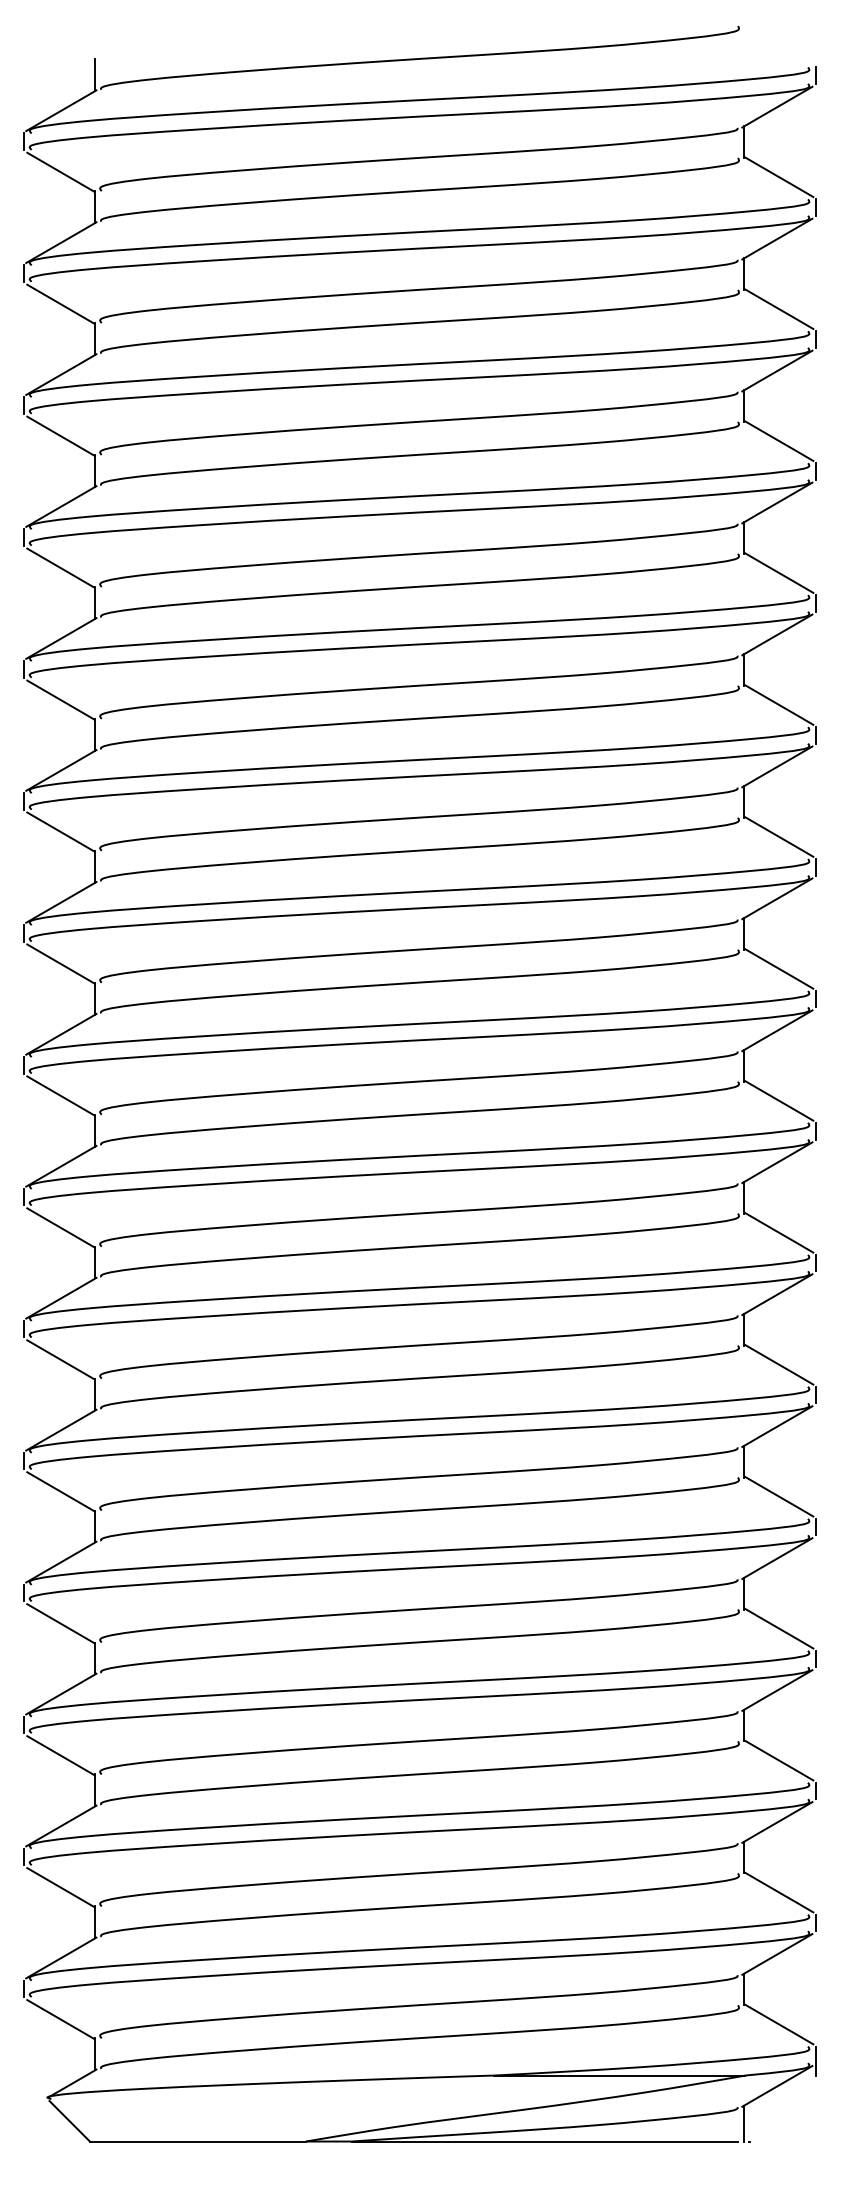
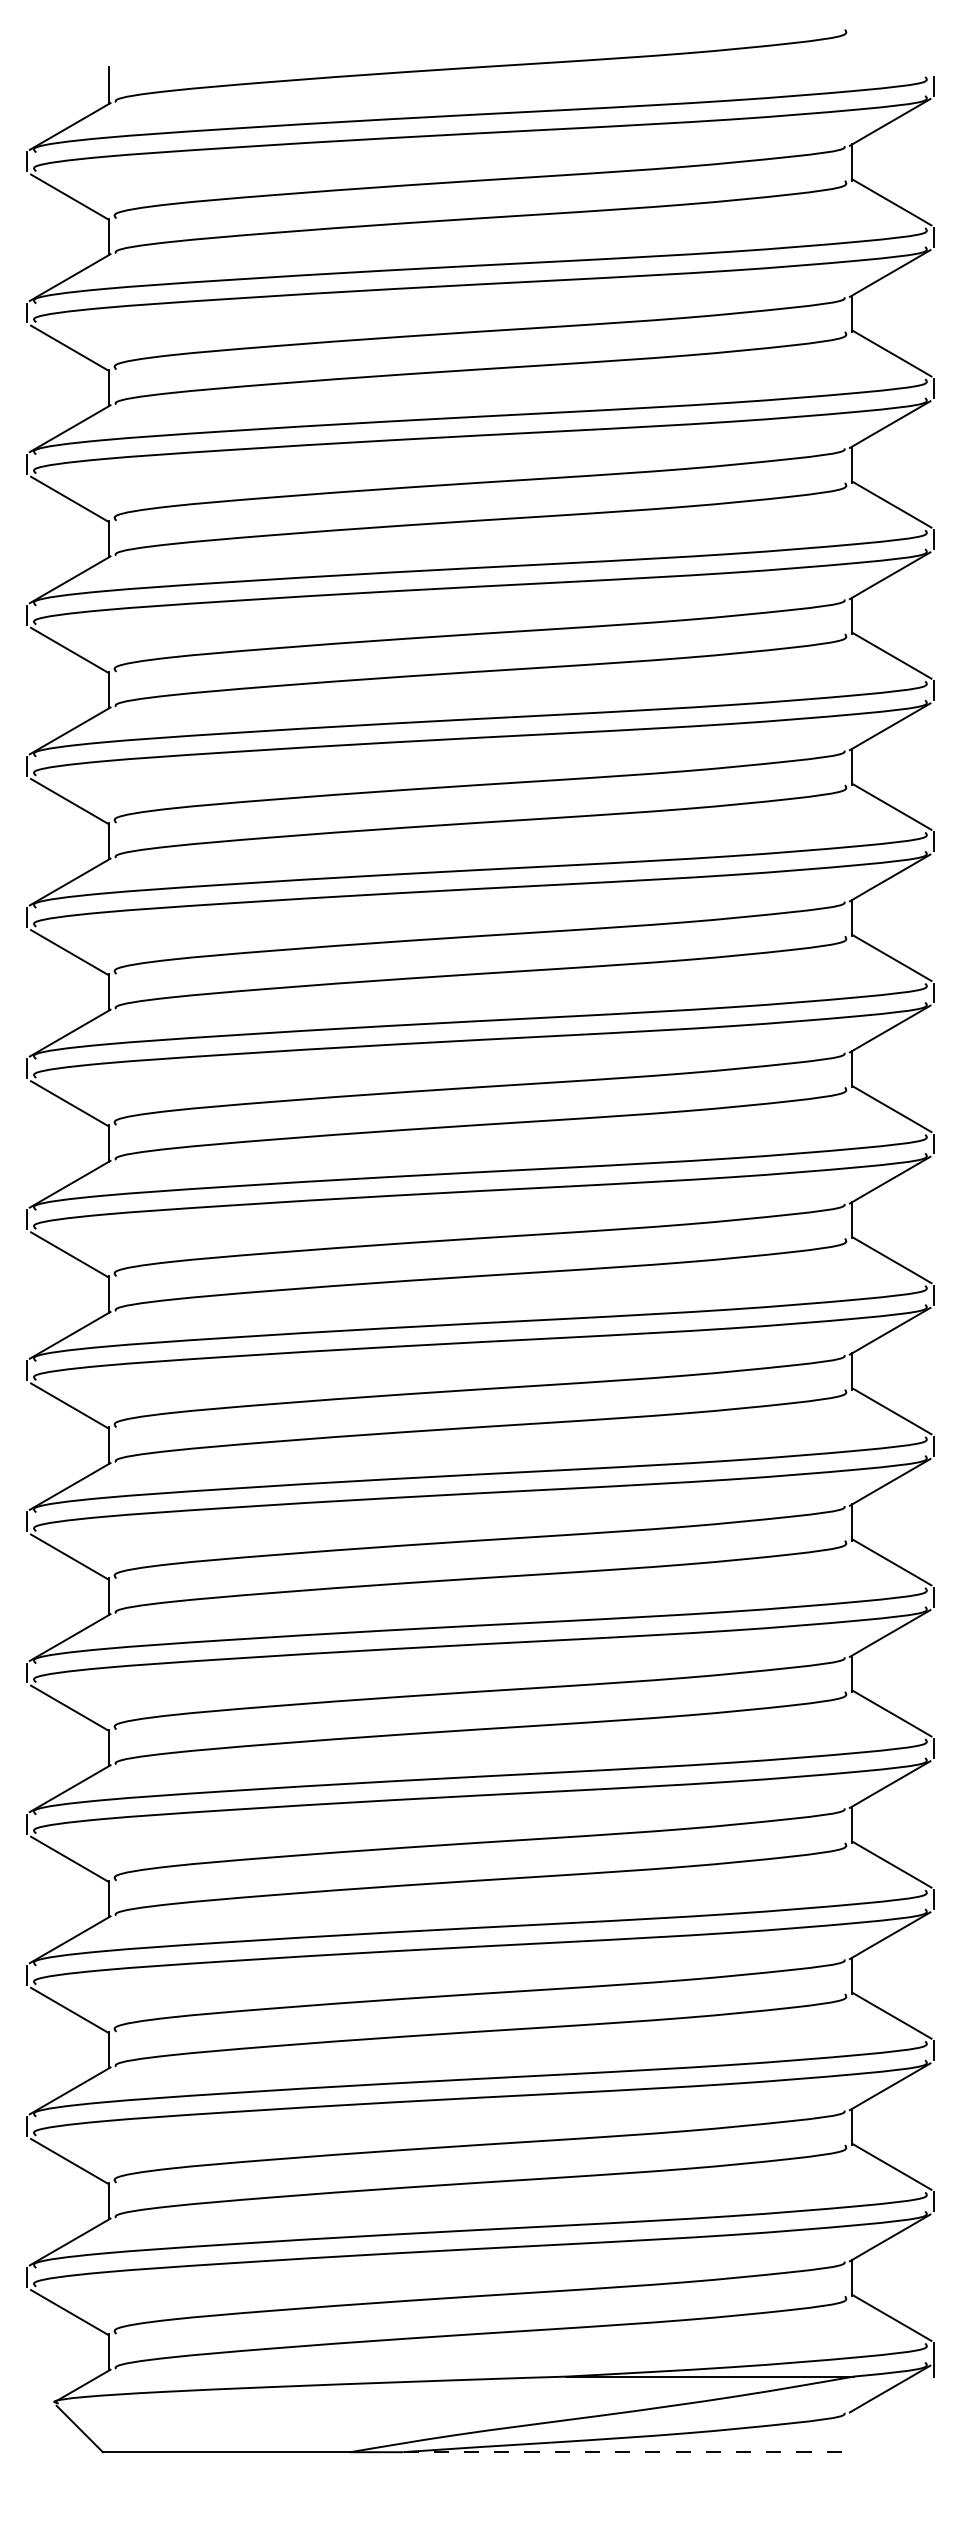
line: (744, 2123) -> (852, 2431), removed
line: (545, 2141) -> (624, 2452), solid -> dashed

